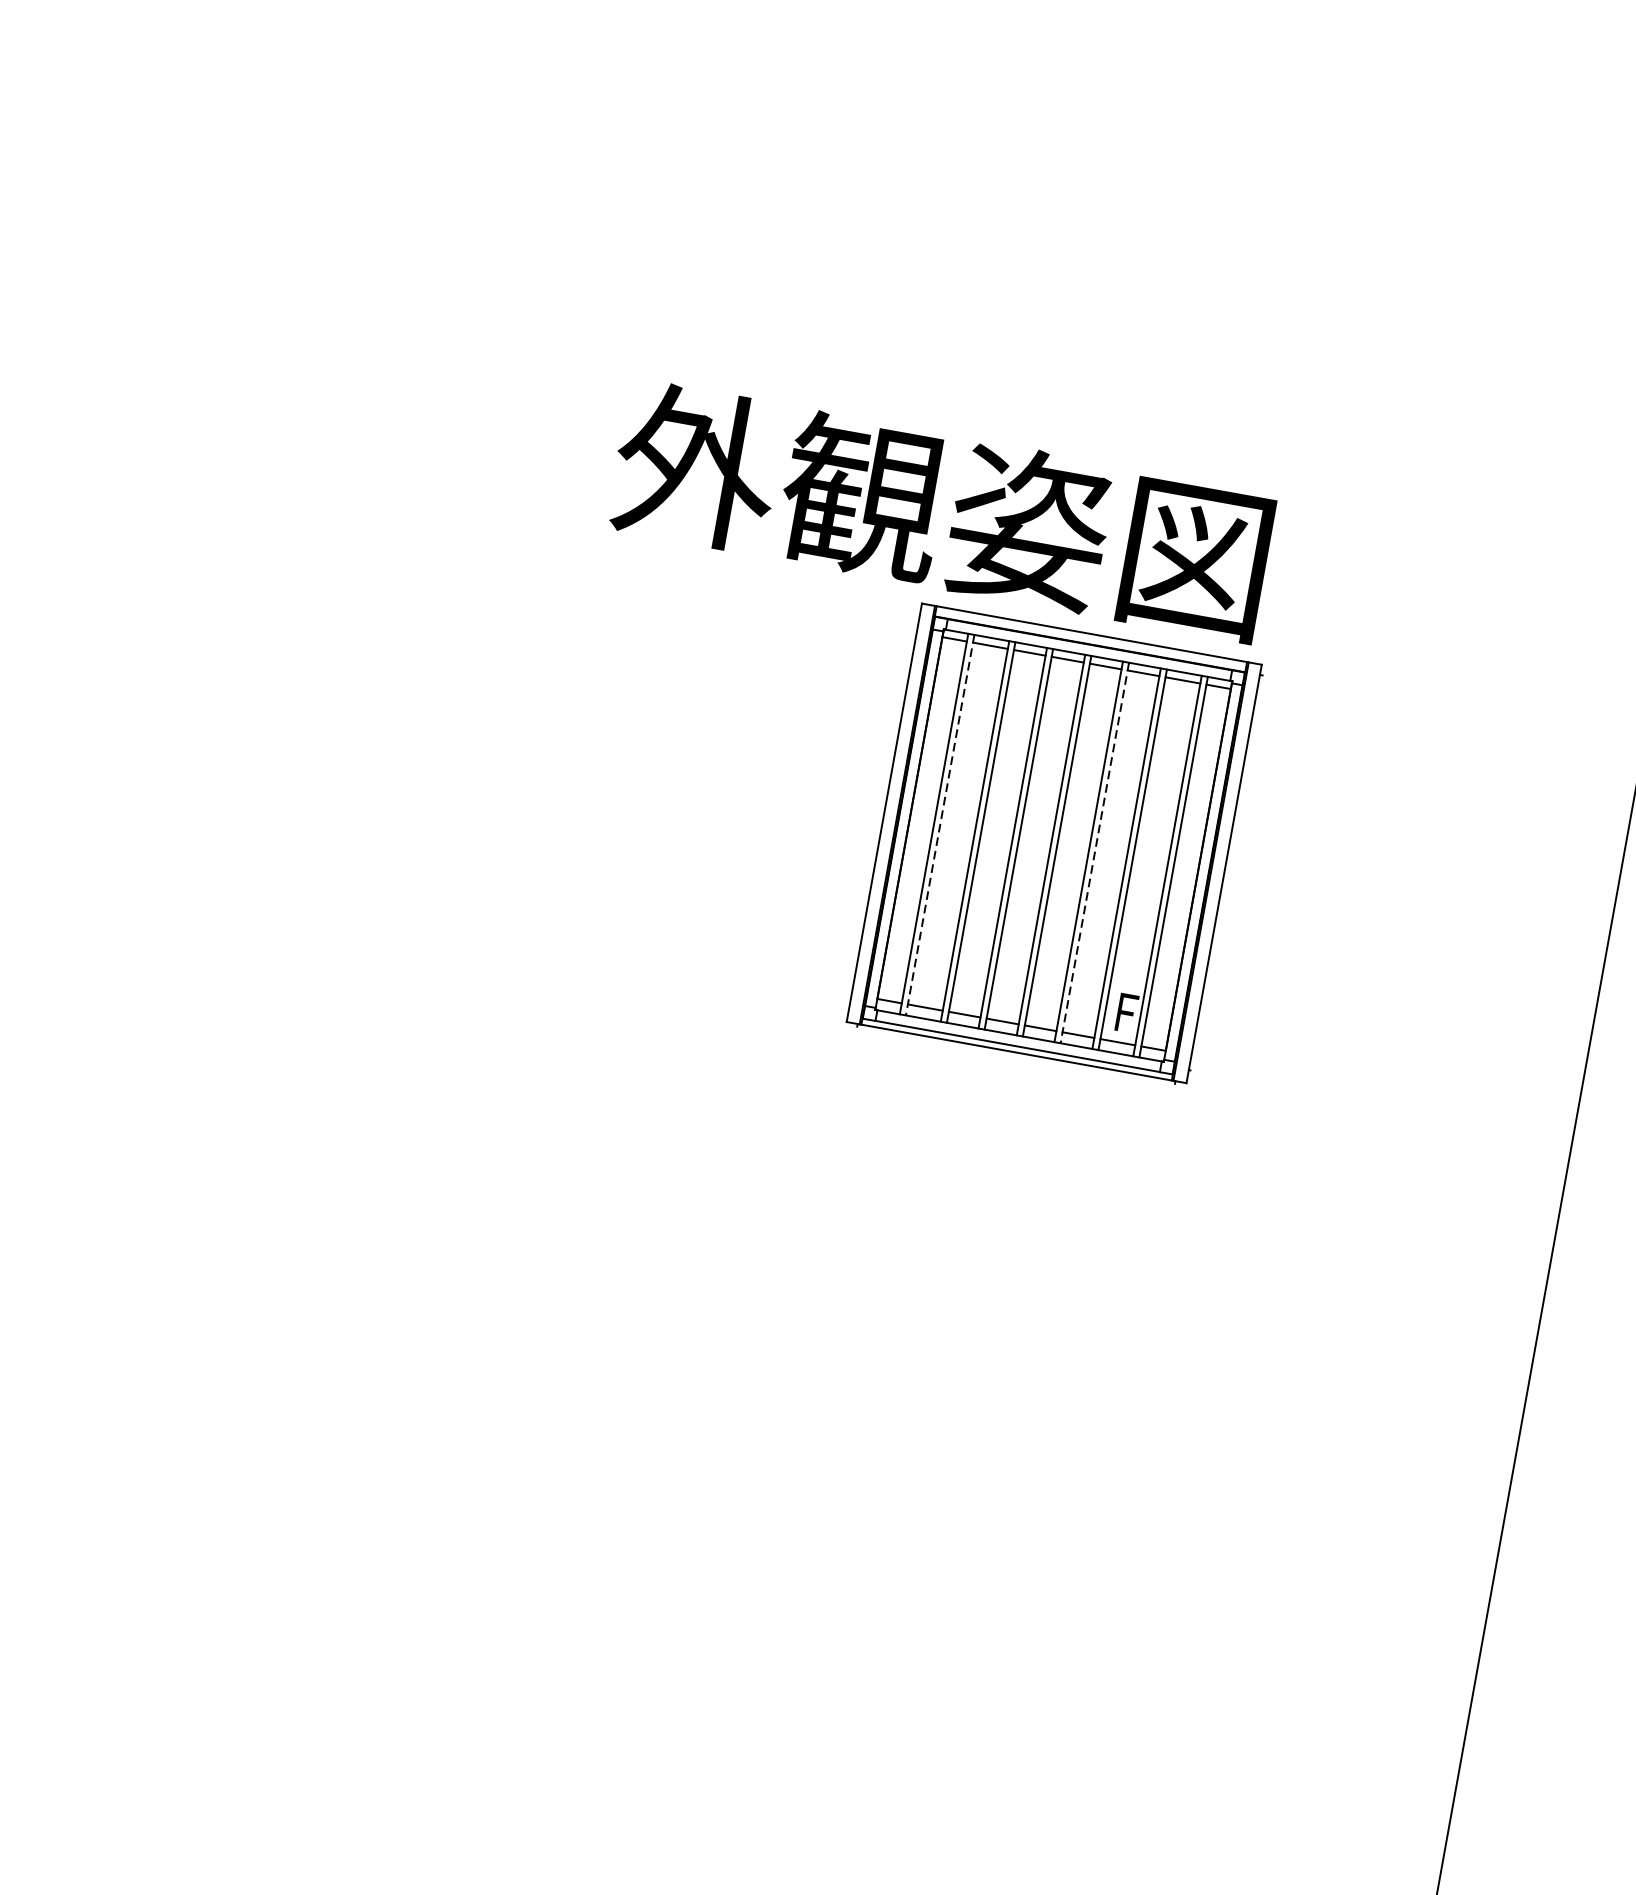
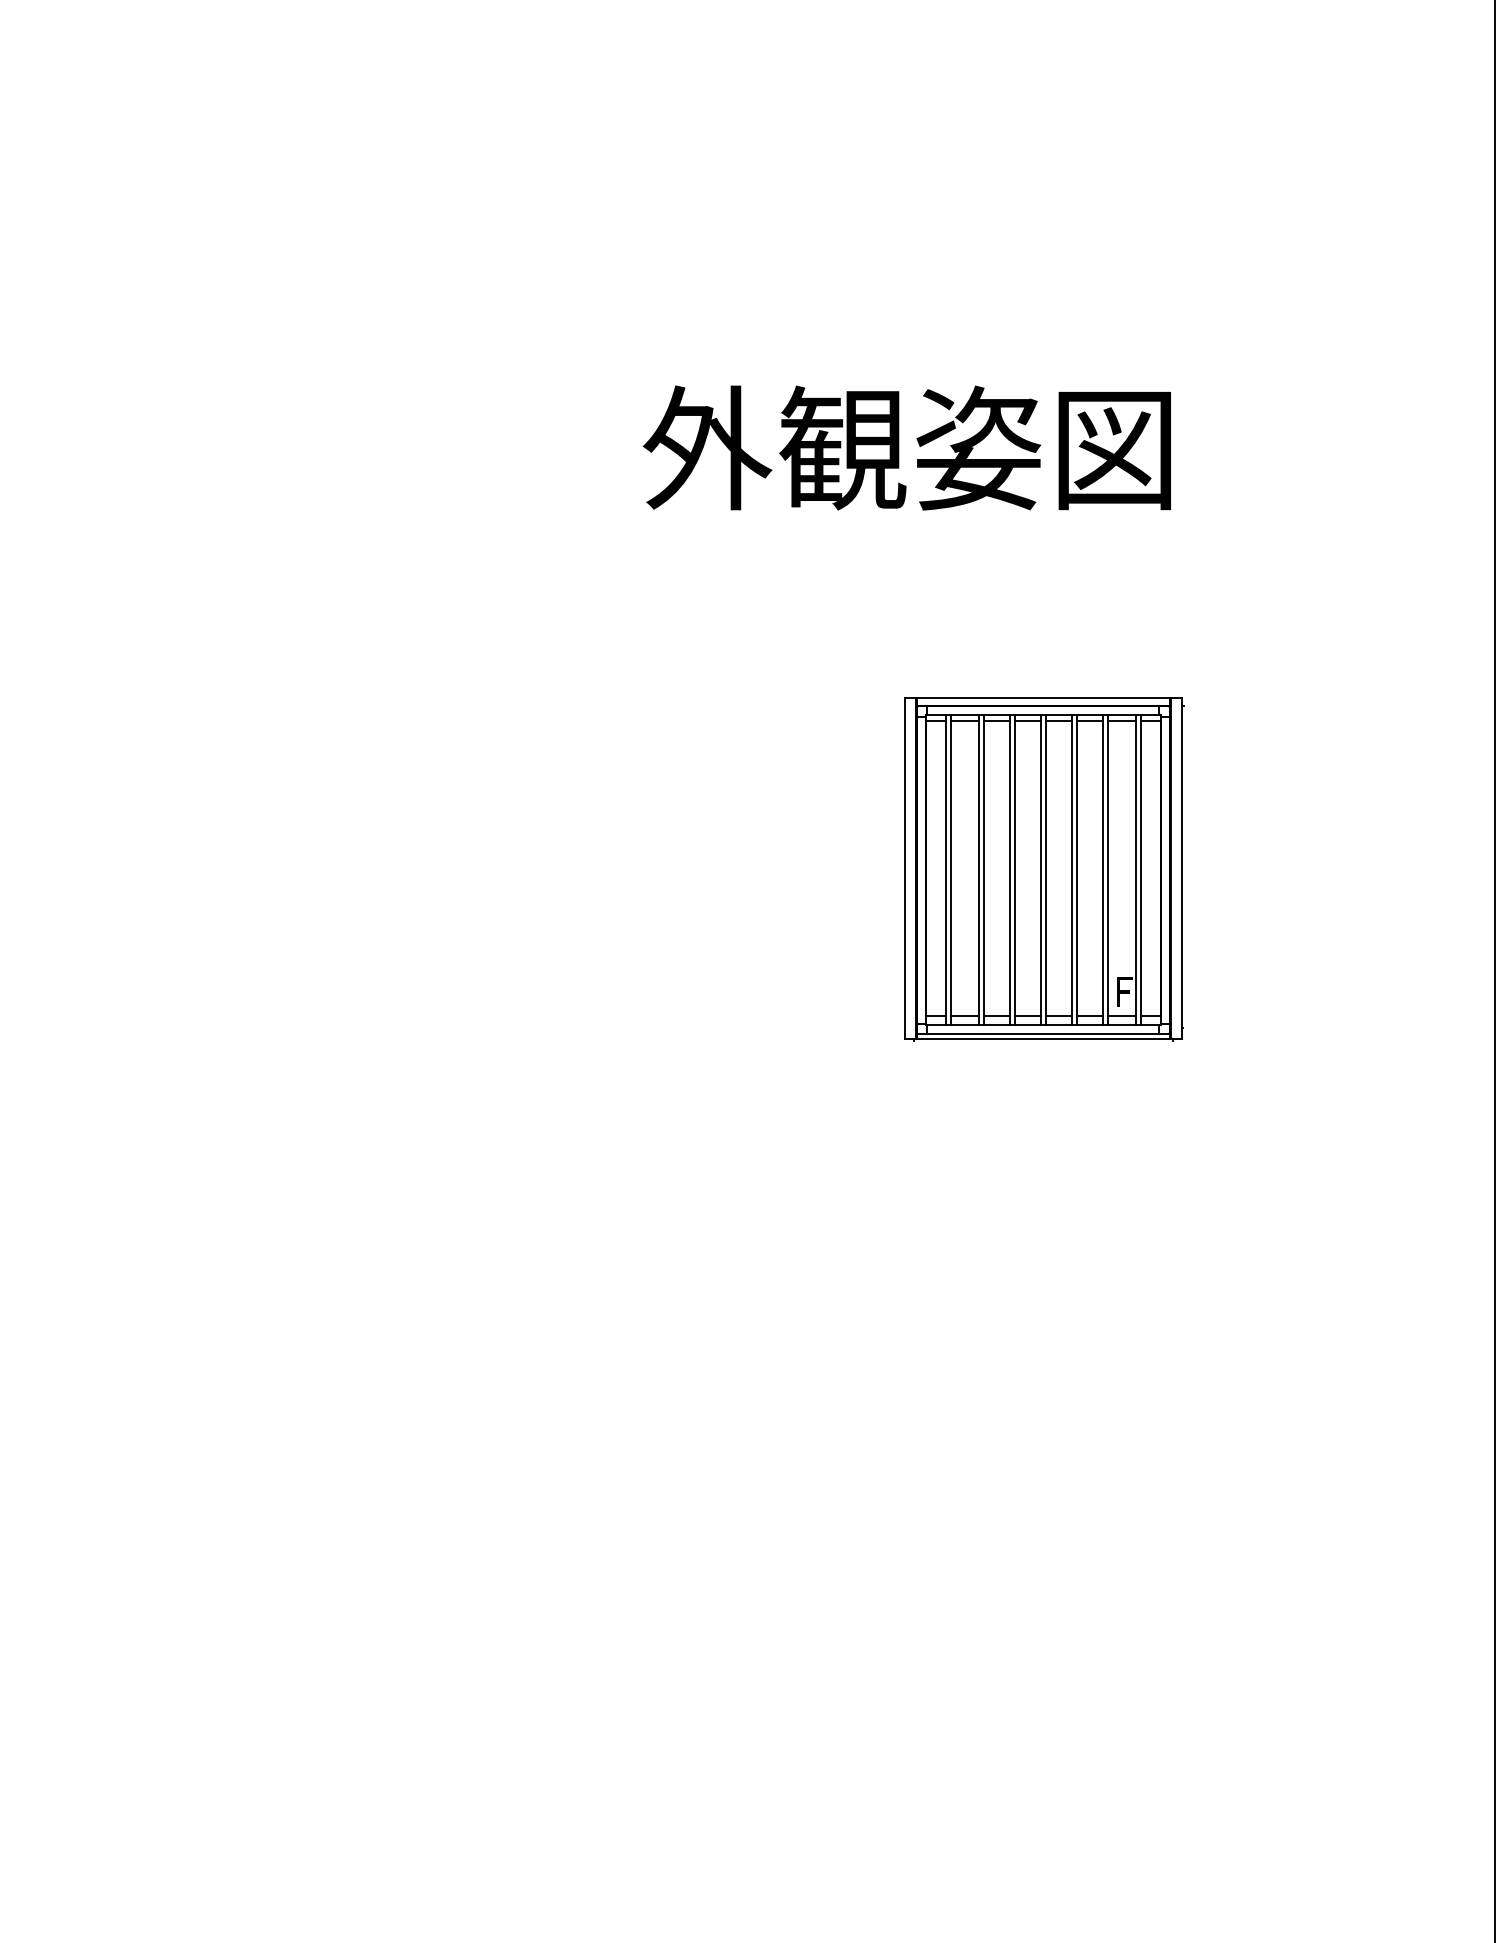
text: (940, 510) -> (906, 447), moved
line: (939, 825) -> (950, 870), dashed -> solid
line: (1094, 853) -> (1076, 870), dashed -> solid

